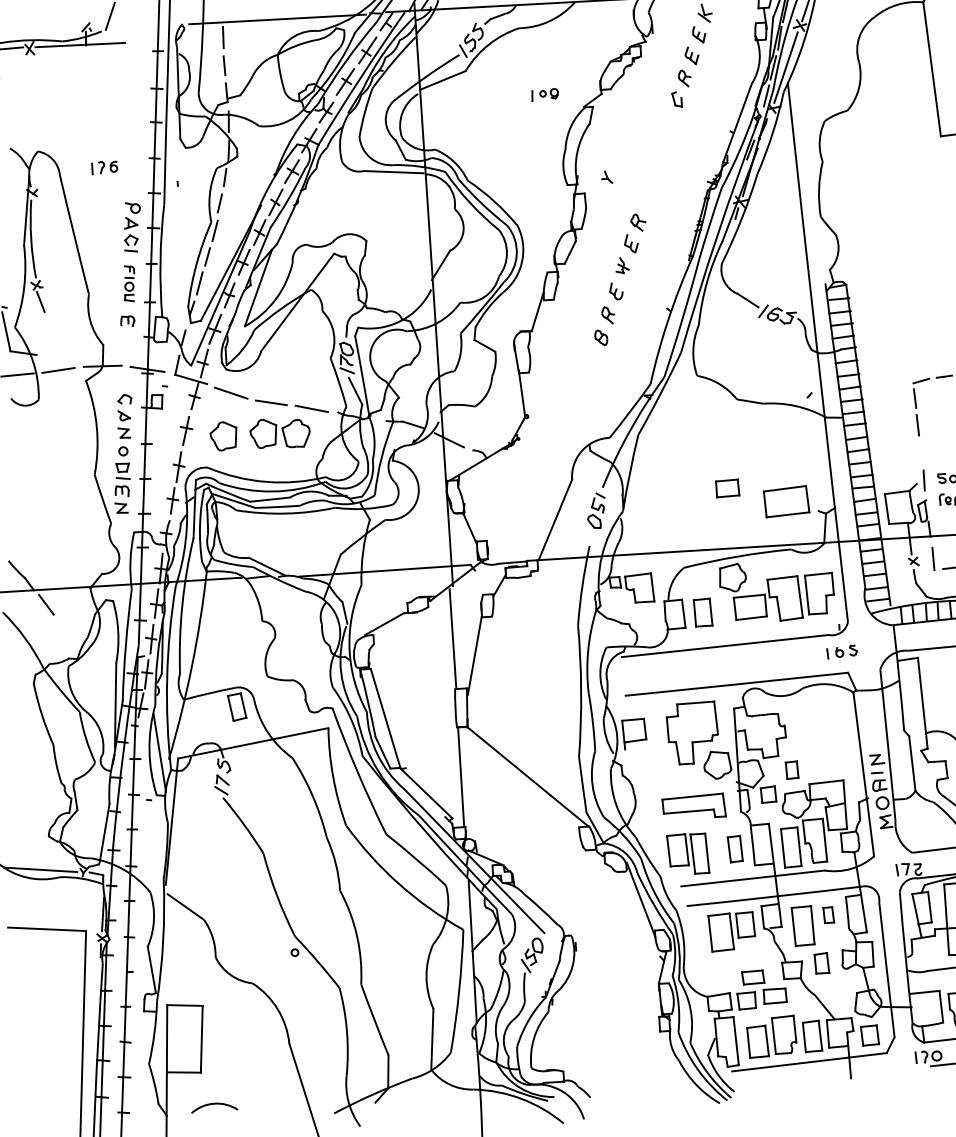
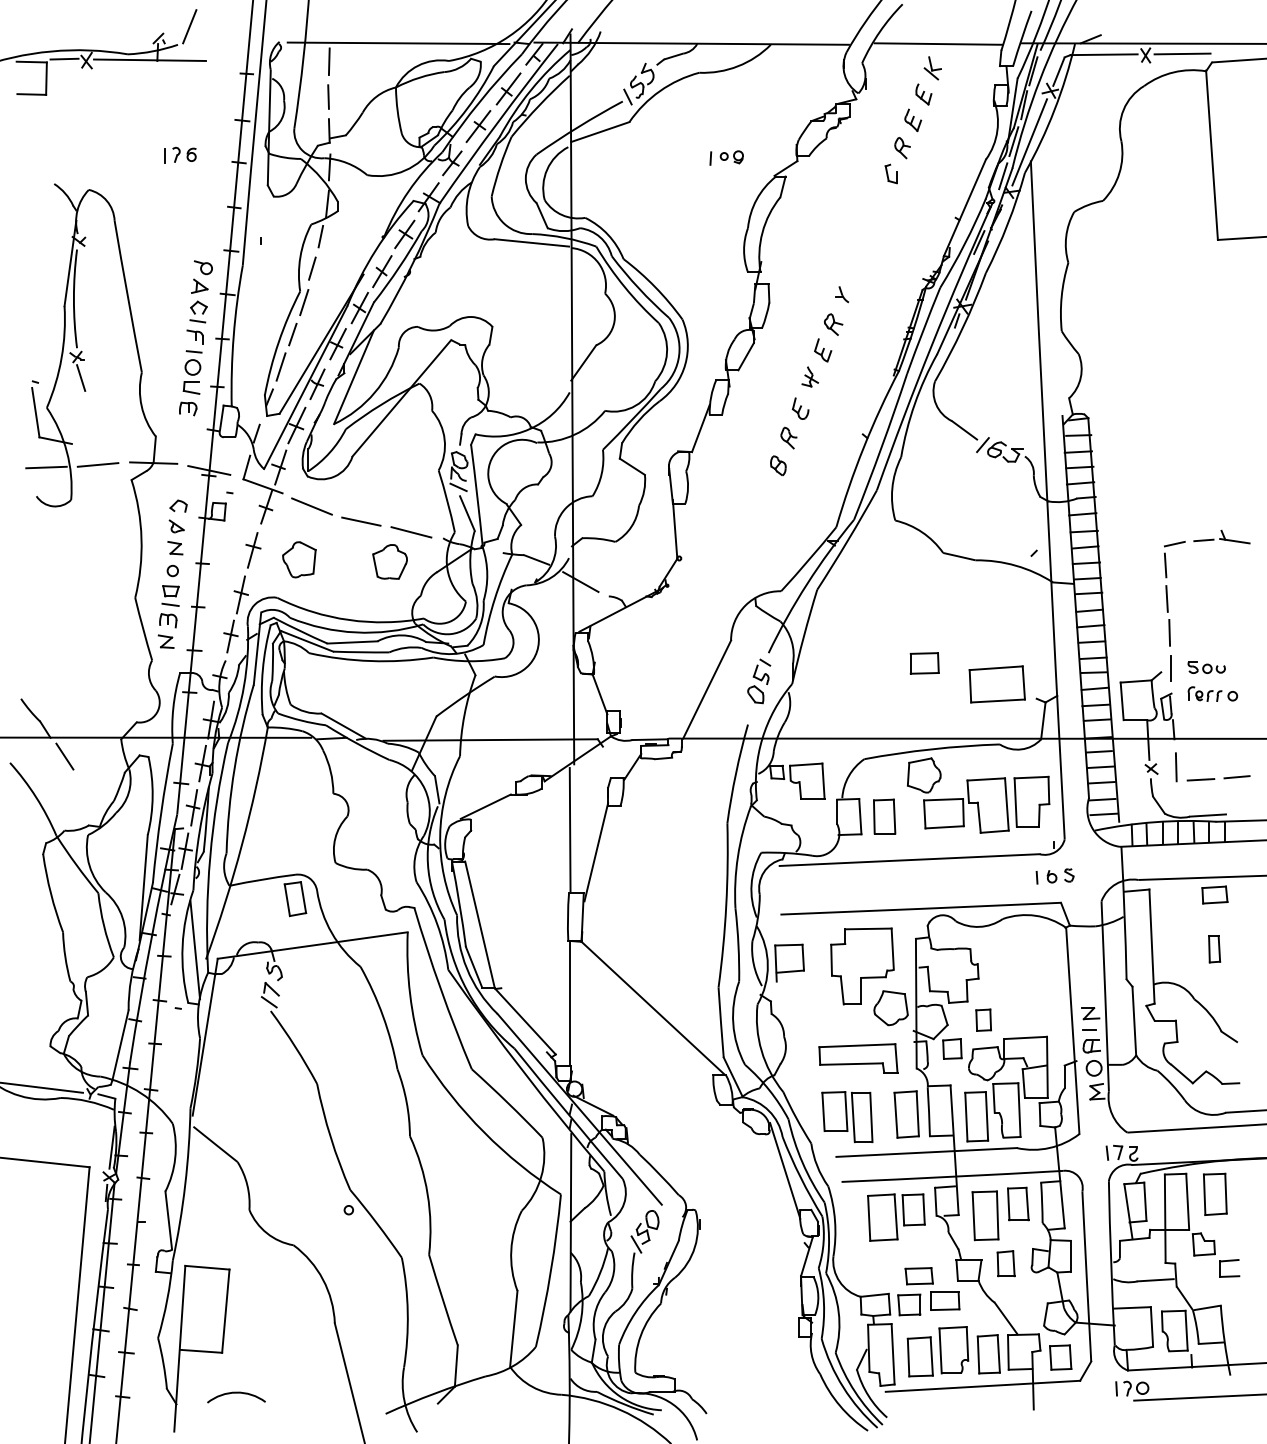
part: (104, 167) -> (180, 154), moved
part: (607, 177) -> (842, 294), moved
part: (128, 283) -> (192, 361), size x1.43
part: (263, 433) -> (349, 559), removed
line: (921, 451) -> (1169, 632), added
part: (735, 849) -> (906, 1114), size x1.43
part: (828, 914) -> (1018, 1203), size x1.67

